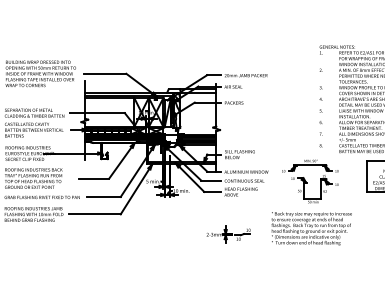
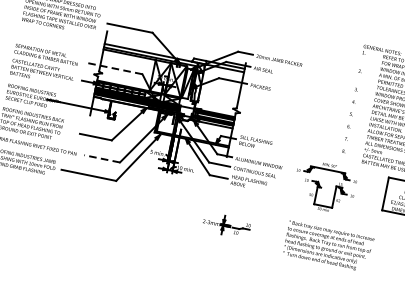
line: (96, 113) -> (112, 68), solid -> dashed
line: (103, 197) -> (101, 159), solid -> dashed
text: (311, 228) -> (328, 246), moved

